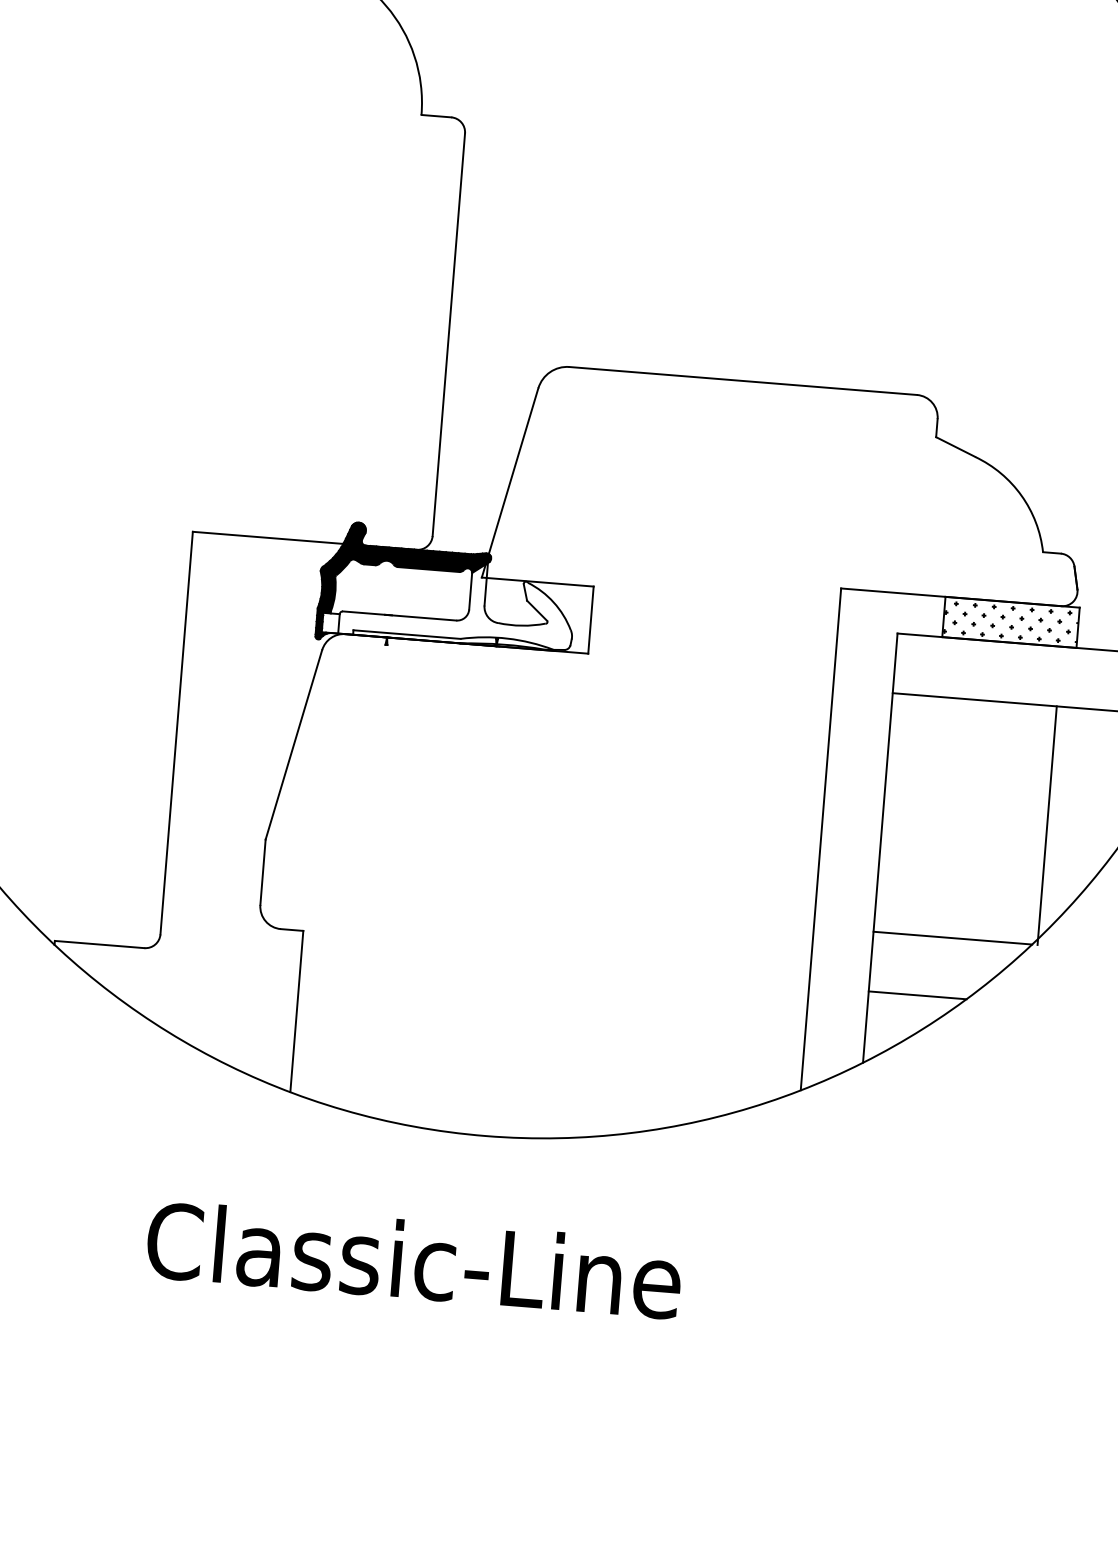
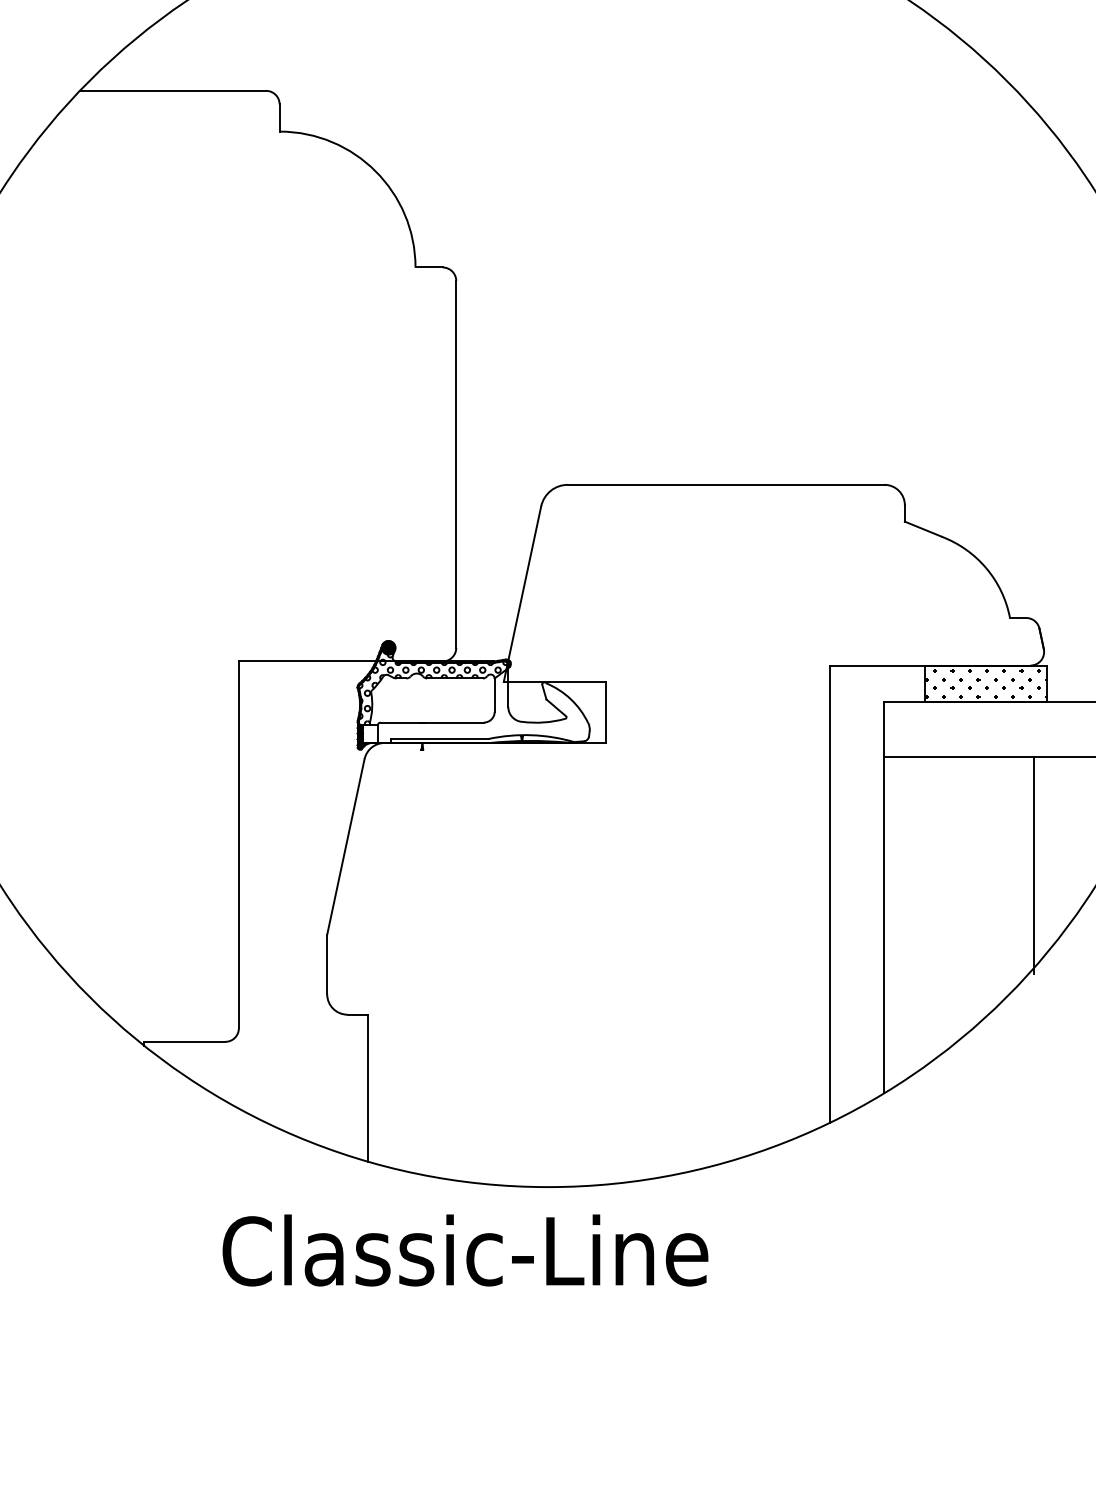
fill: (404, 577) -> (433, 687), removed
line: (952, 937) -> (956, 973), removed
line: (917, 995) -> (928, 1028), removed
text: (414, 1259) -> (465, 1250), moved

